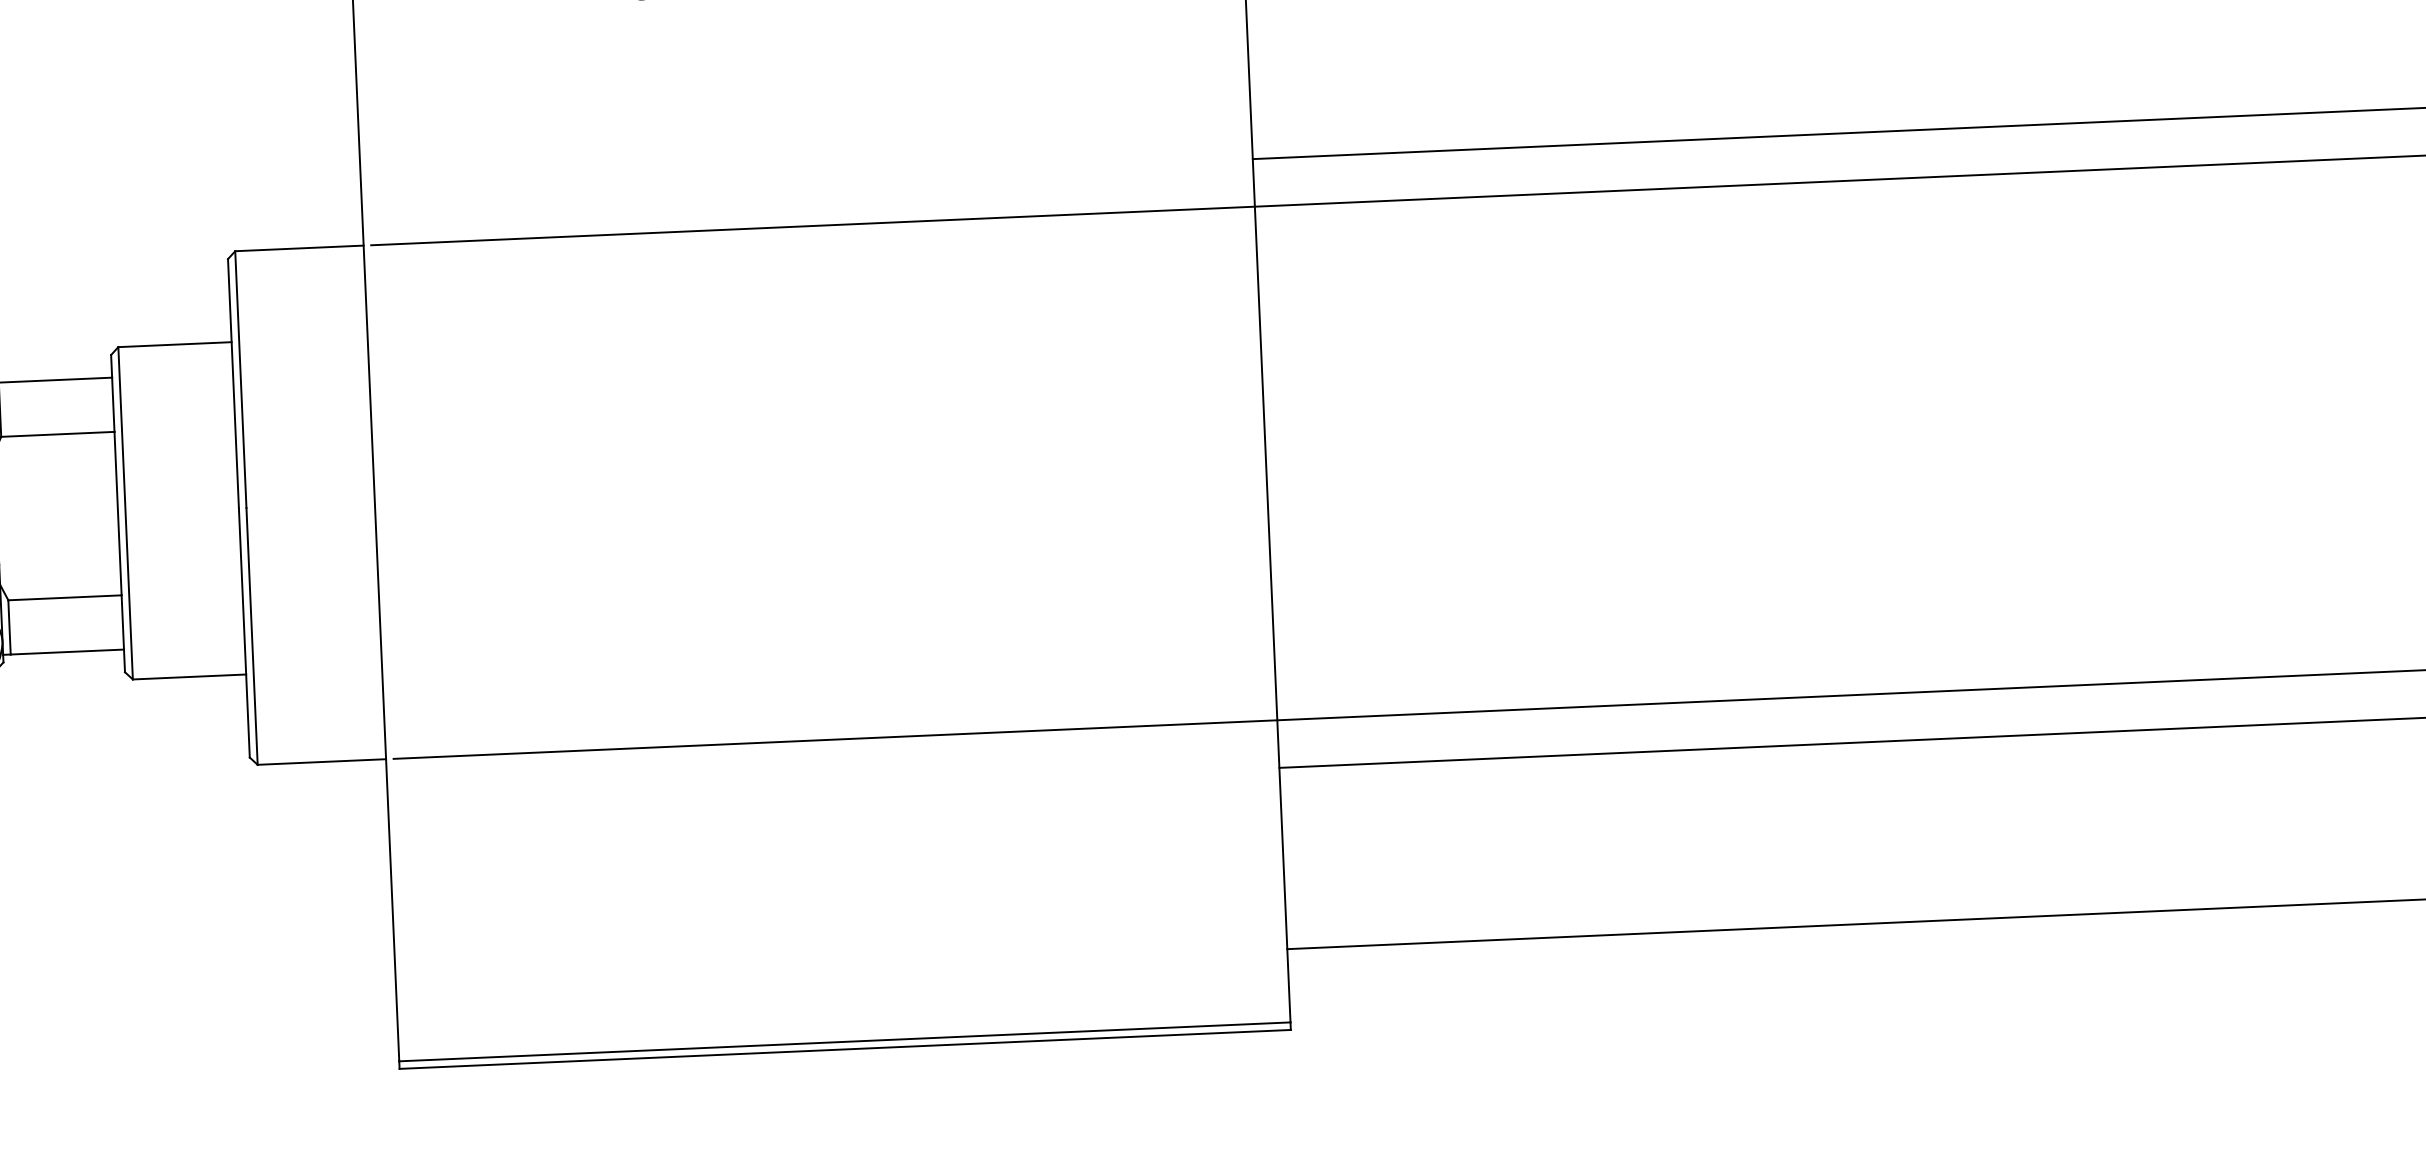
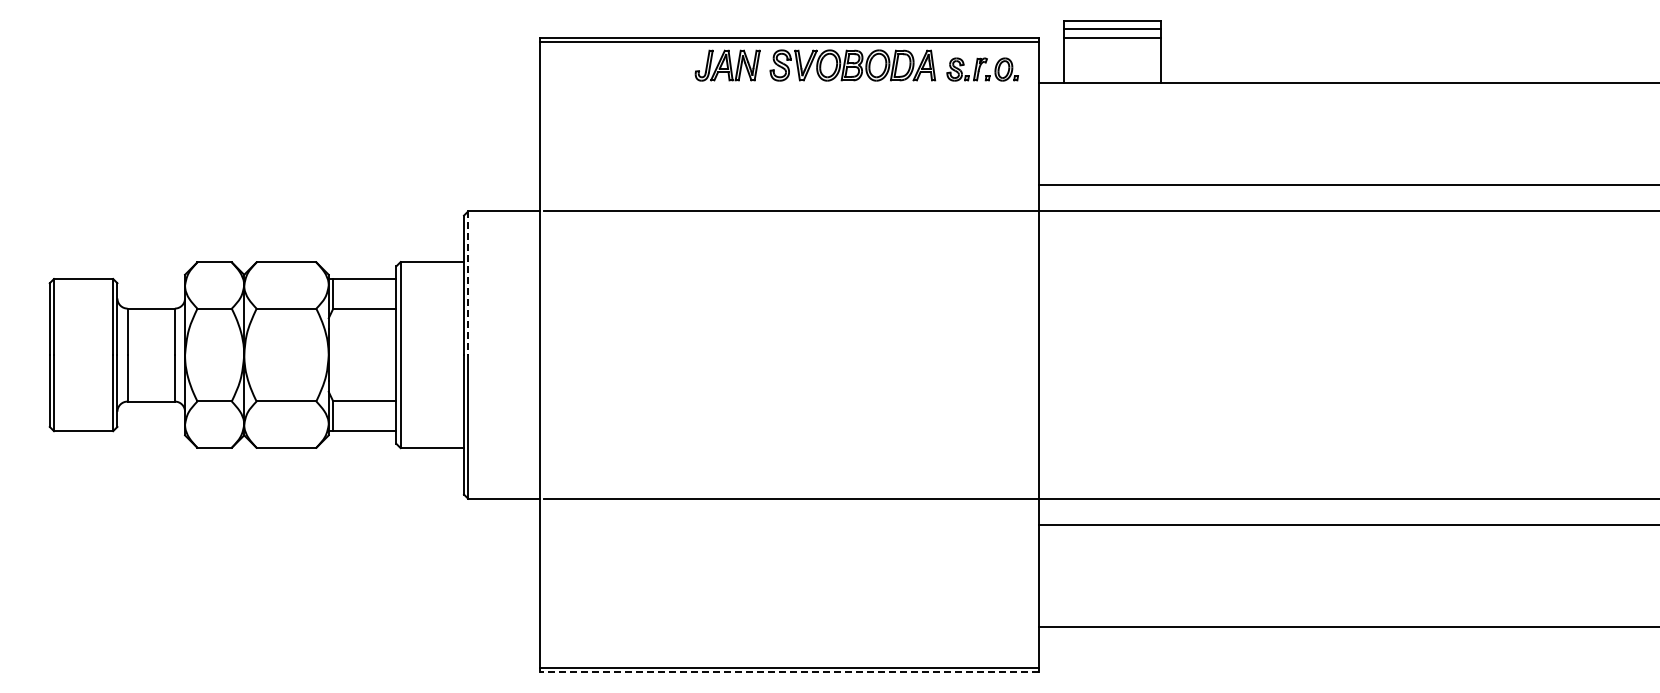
line: (241, 380) -> (468, 283), solid -> dashed
line: (843, 1050) -> (788, 672), solid -> dashed

